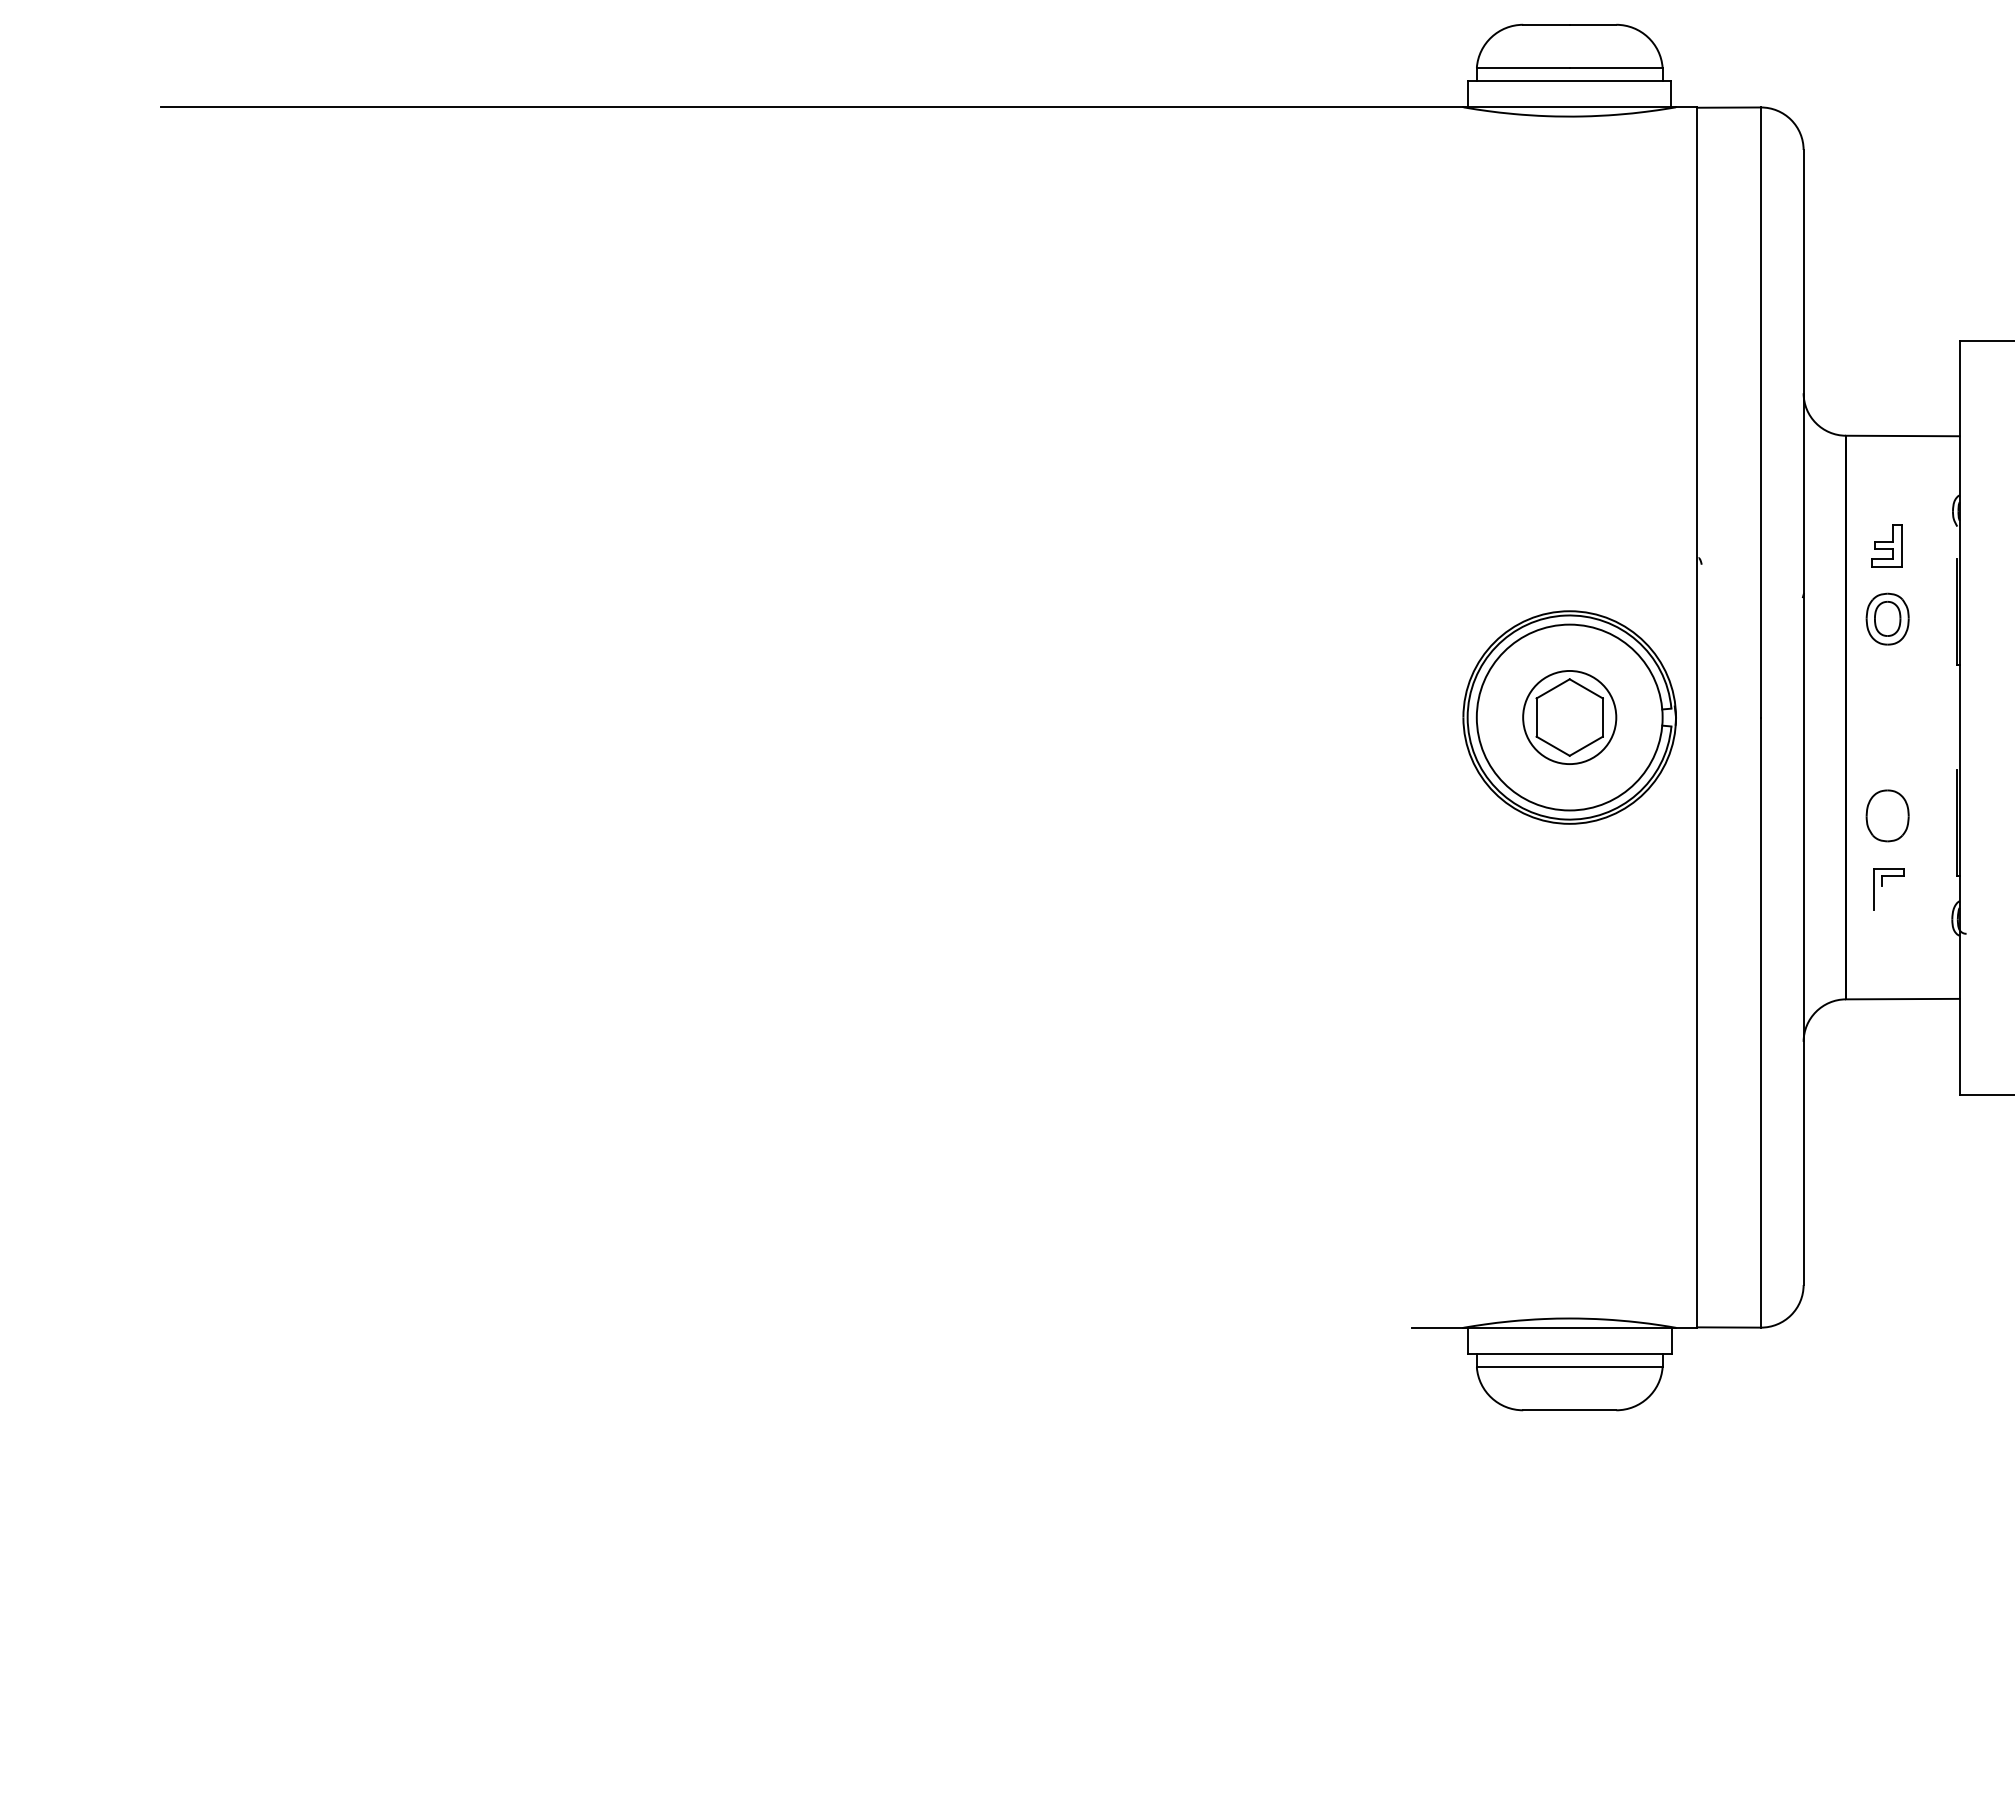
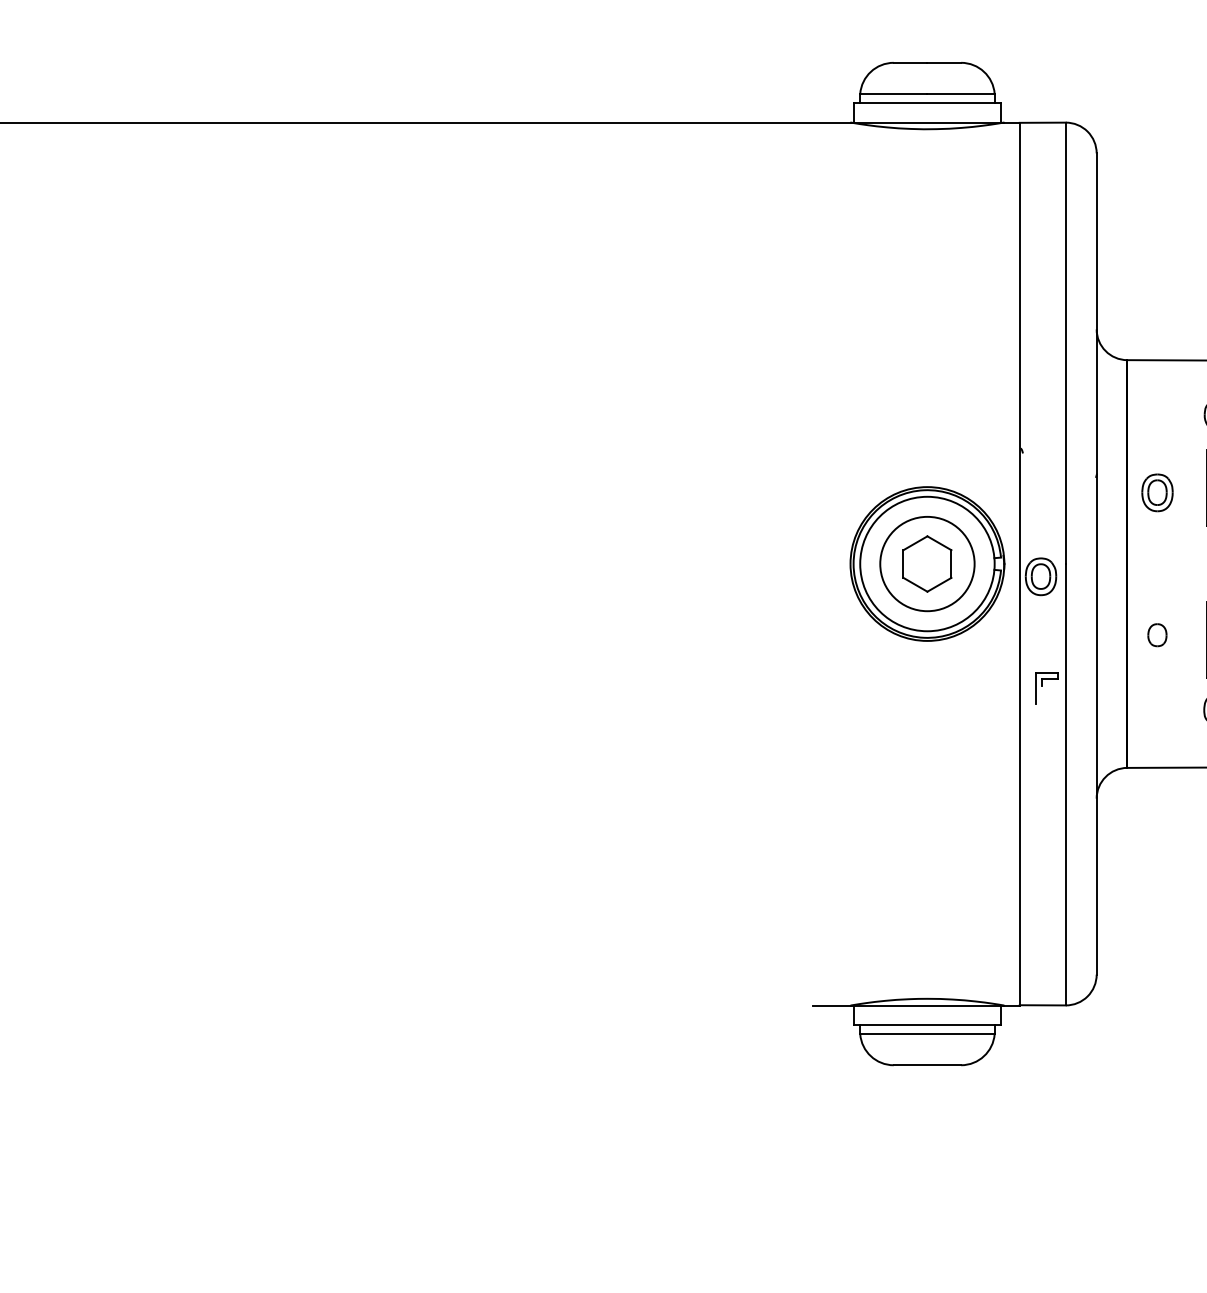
part: (1886, 545) -> (1156, 439), removed
circle: (1569, 717) -> (927, 563), size x1.4
part: (1726, 734) -> (1040, 576), added
part: (1887, 815) -> (1157, 634), size x0.6
part: (1882, 886) -> (1042, 686), moved

